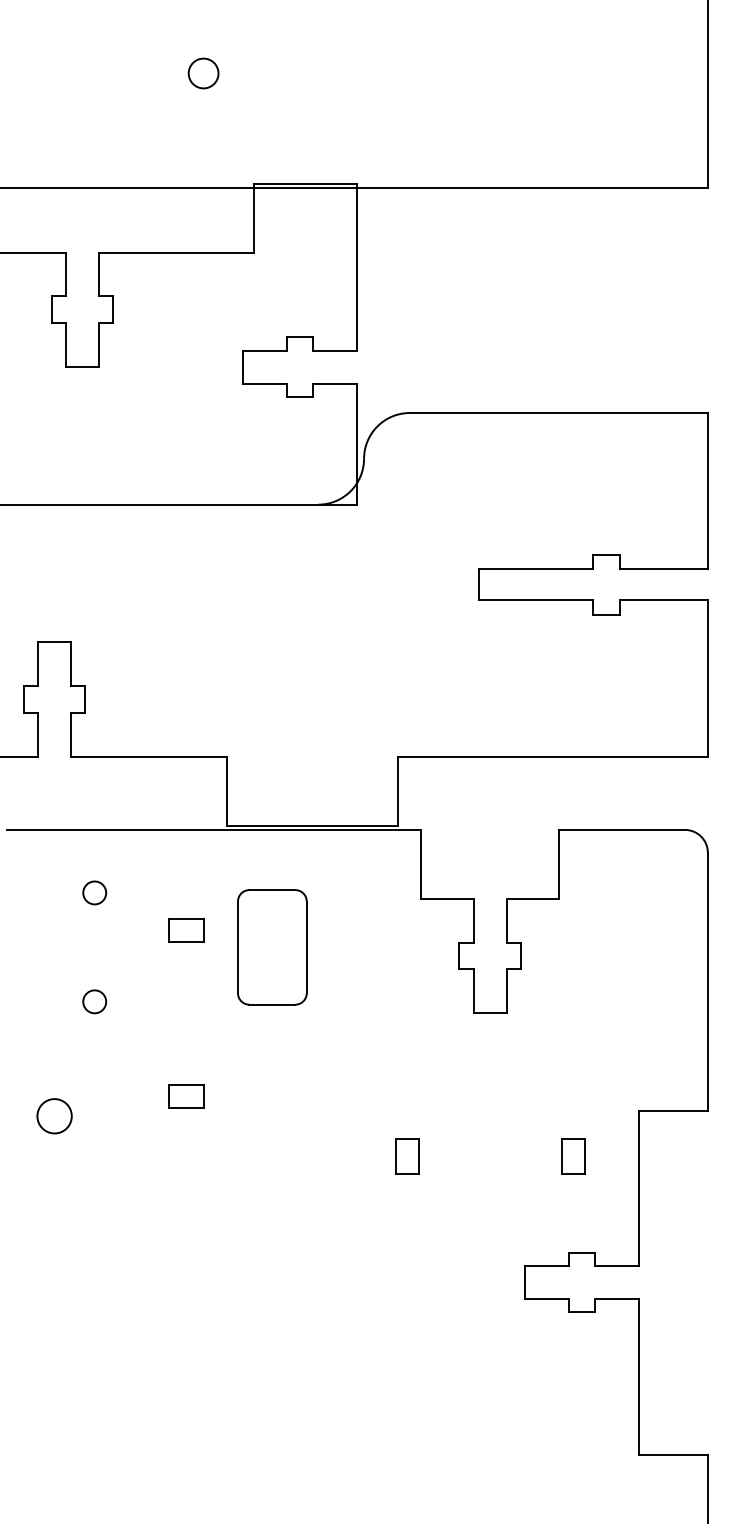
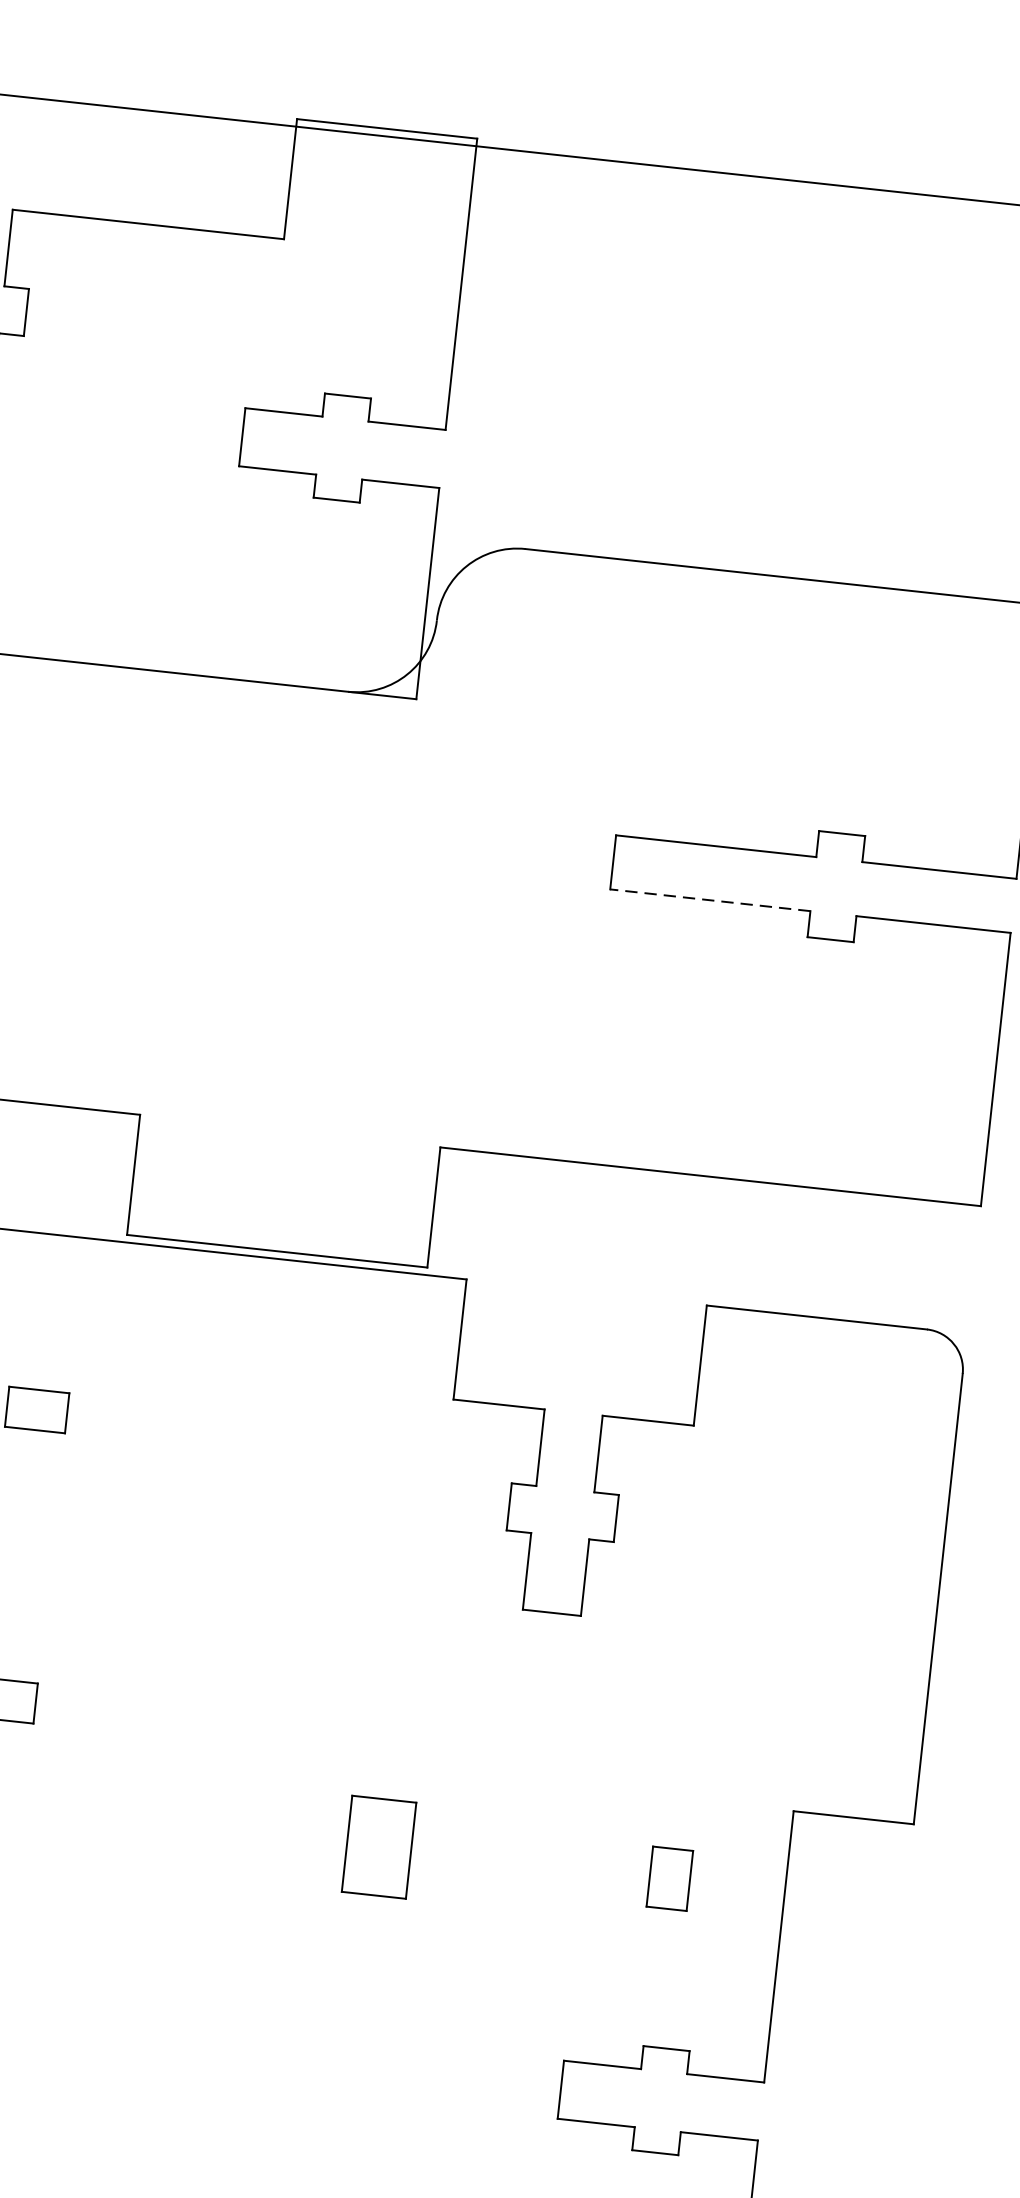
line: (535, 600) -> (709, 900), solid -> dashed
part: (272, 947) -> (184, 1456), removed
part: (407, 1156) -> (380, 1847), size x1.6

